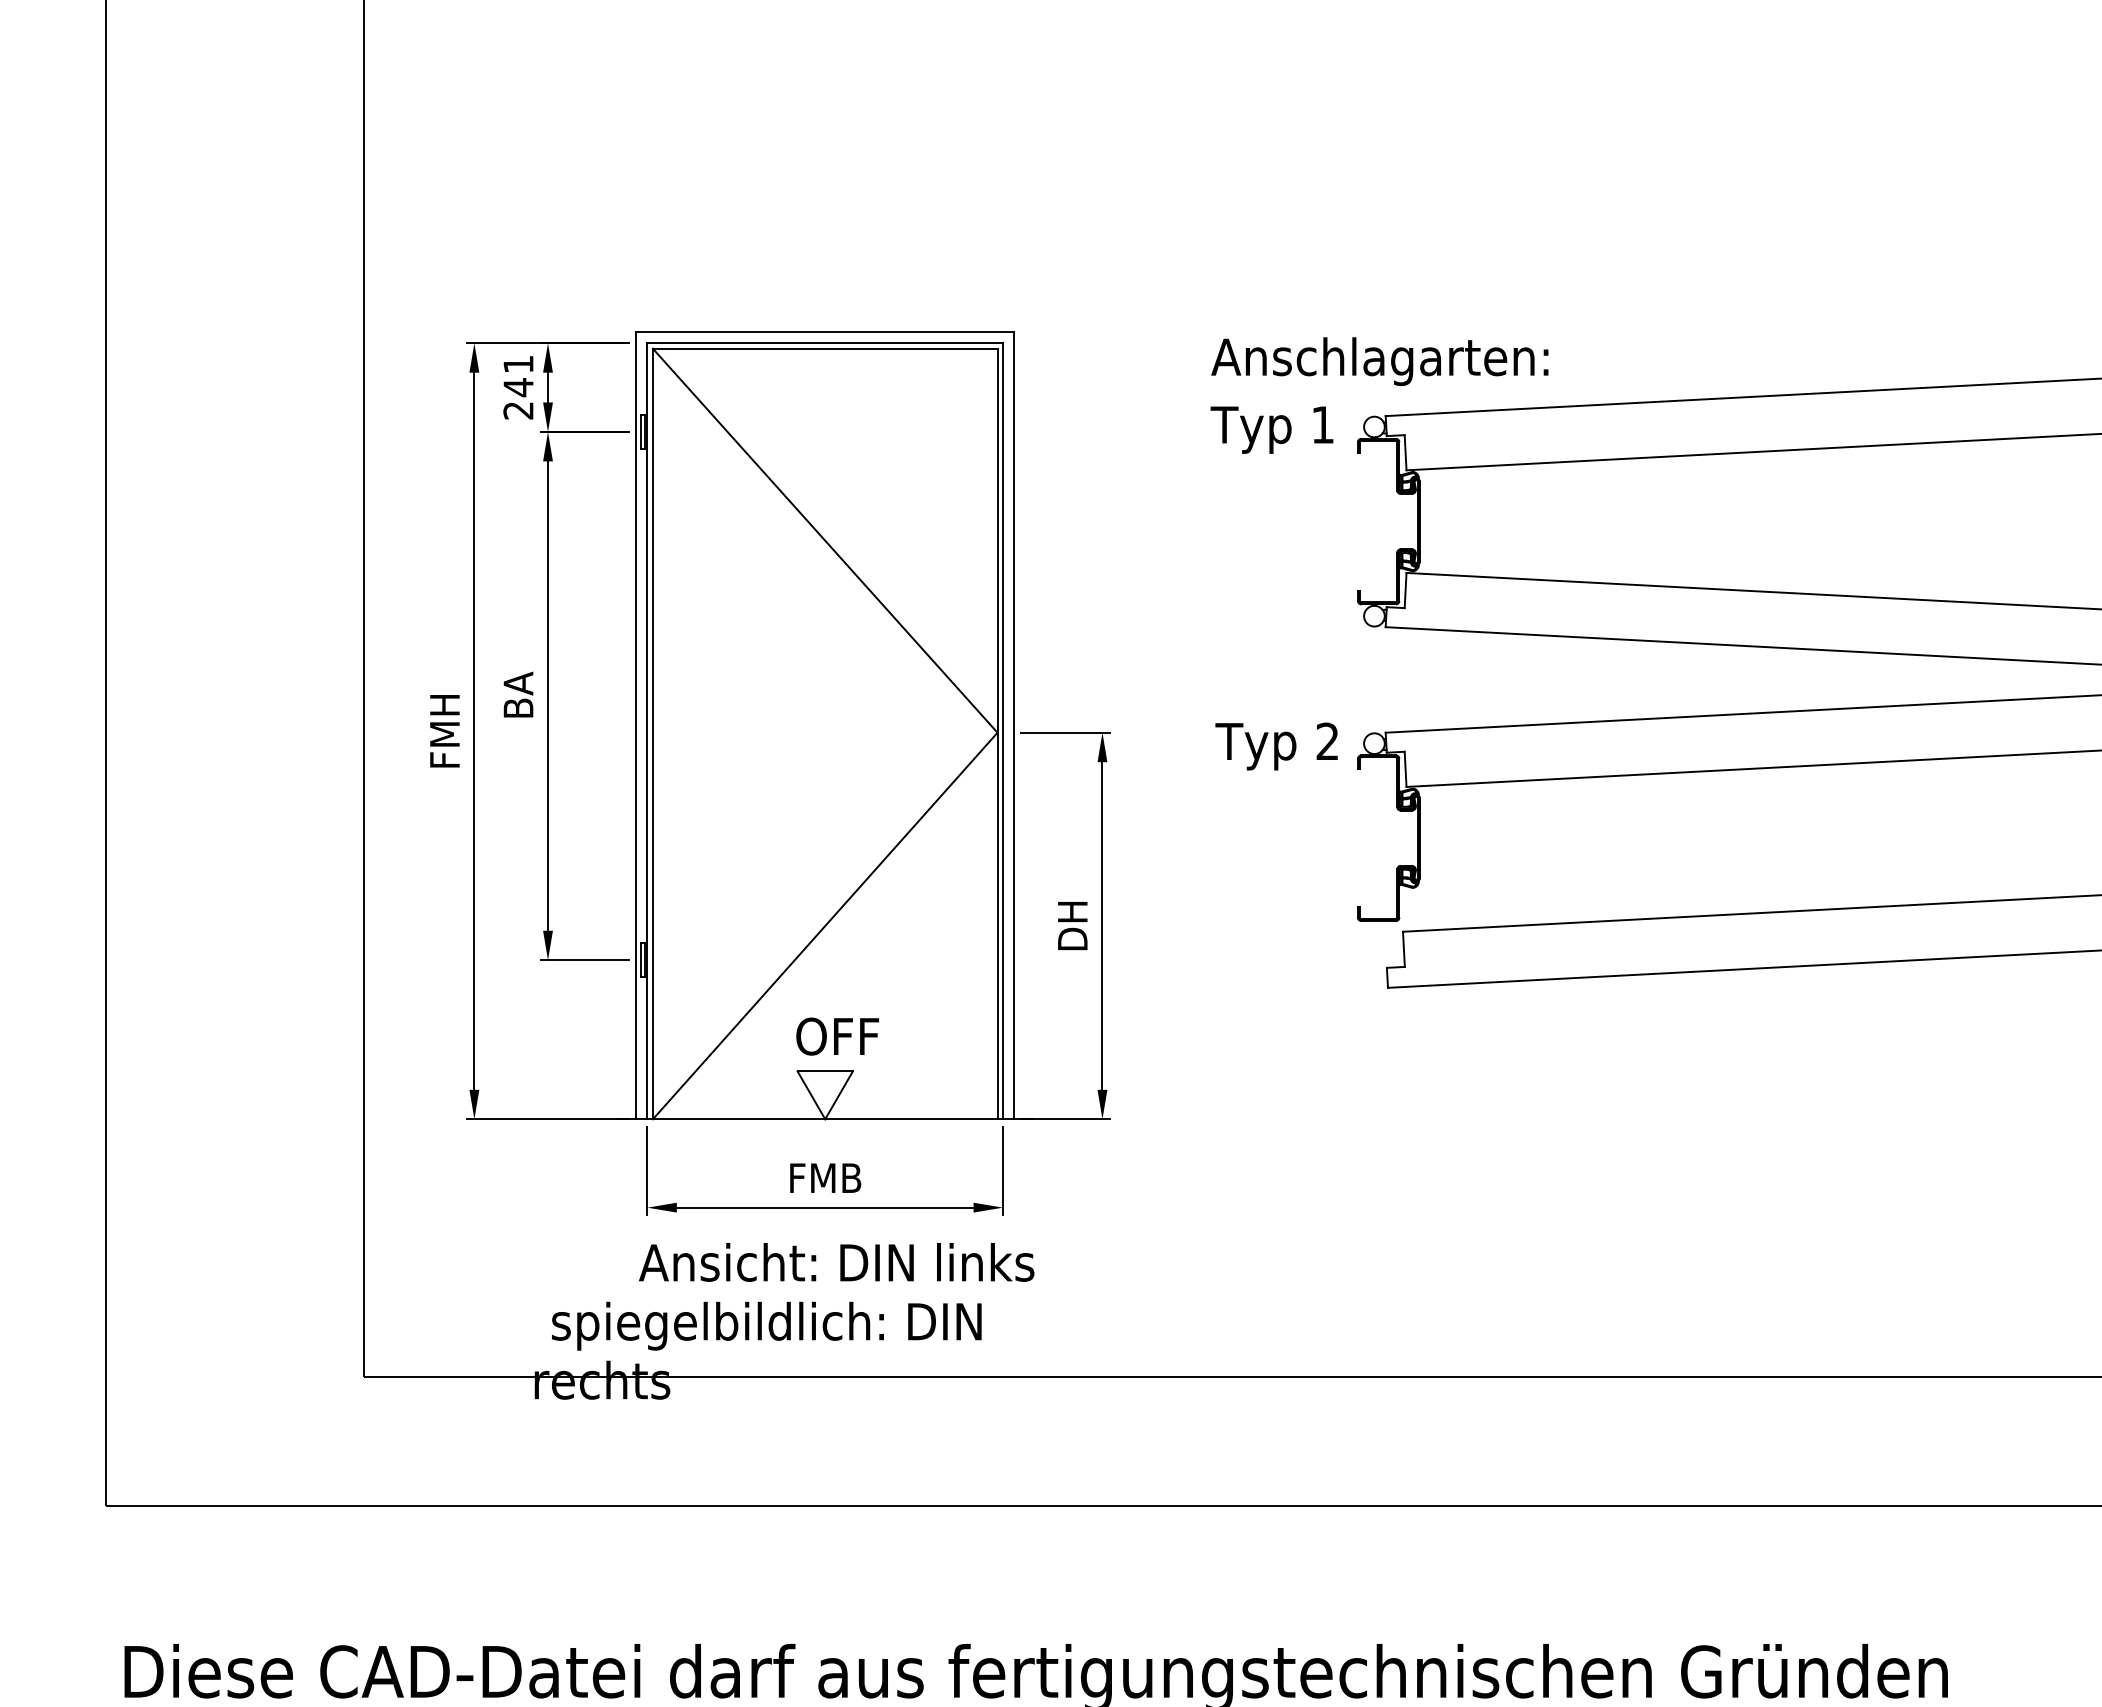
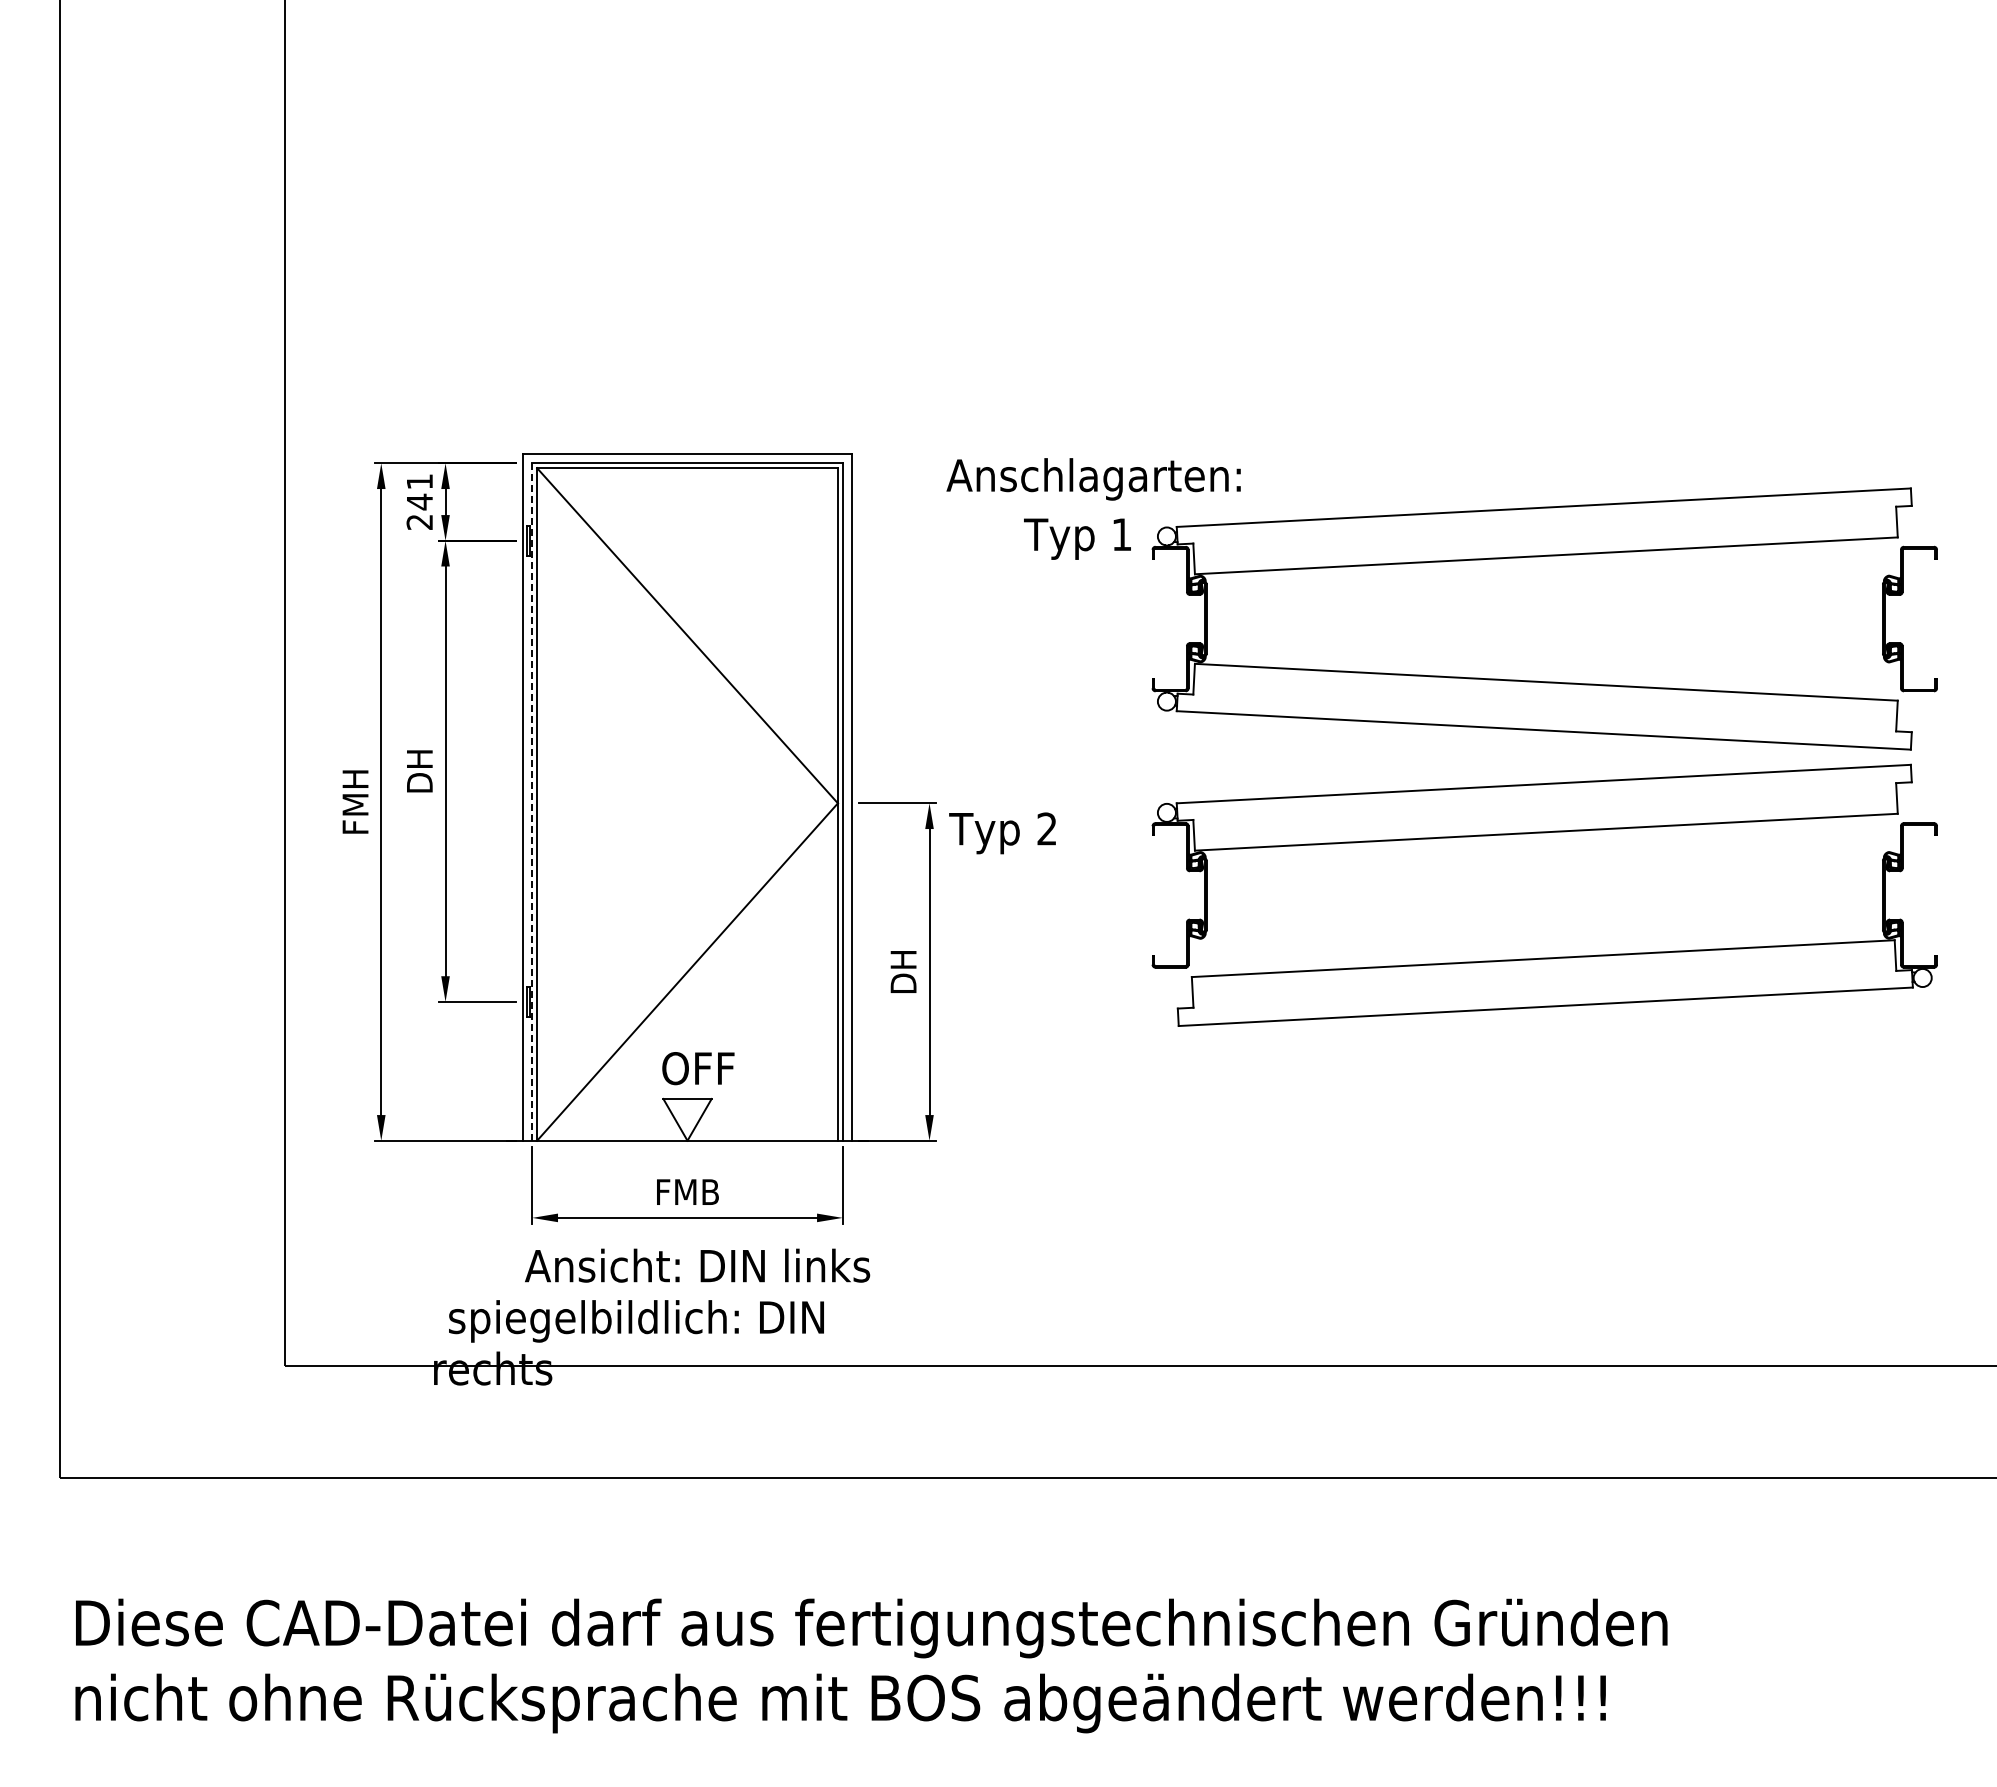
text: (1379, 361) -> (1093, 479), moved
text: (518, 696) -> (419, 771), BA -> DH
line: (647, 731) -> (532, 802), solid -> dashed
text: (1276, 746) -> (1002, 833), moved

